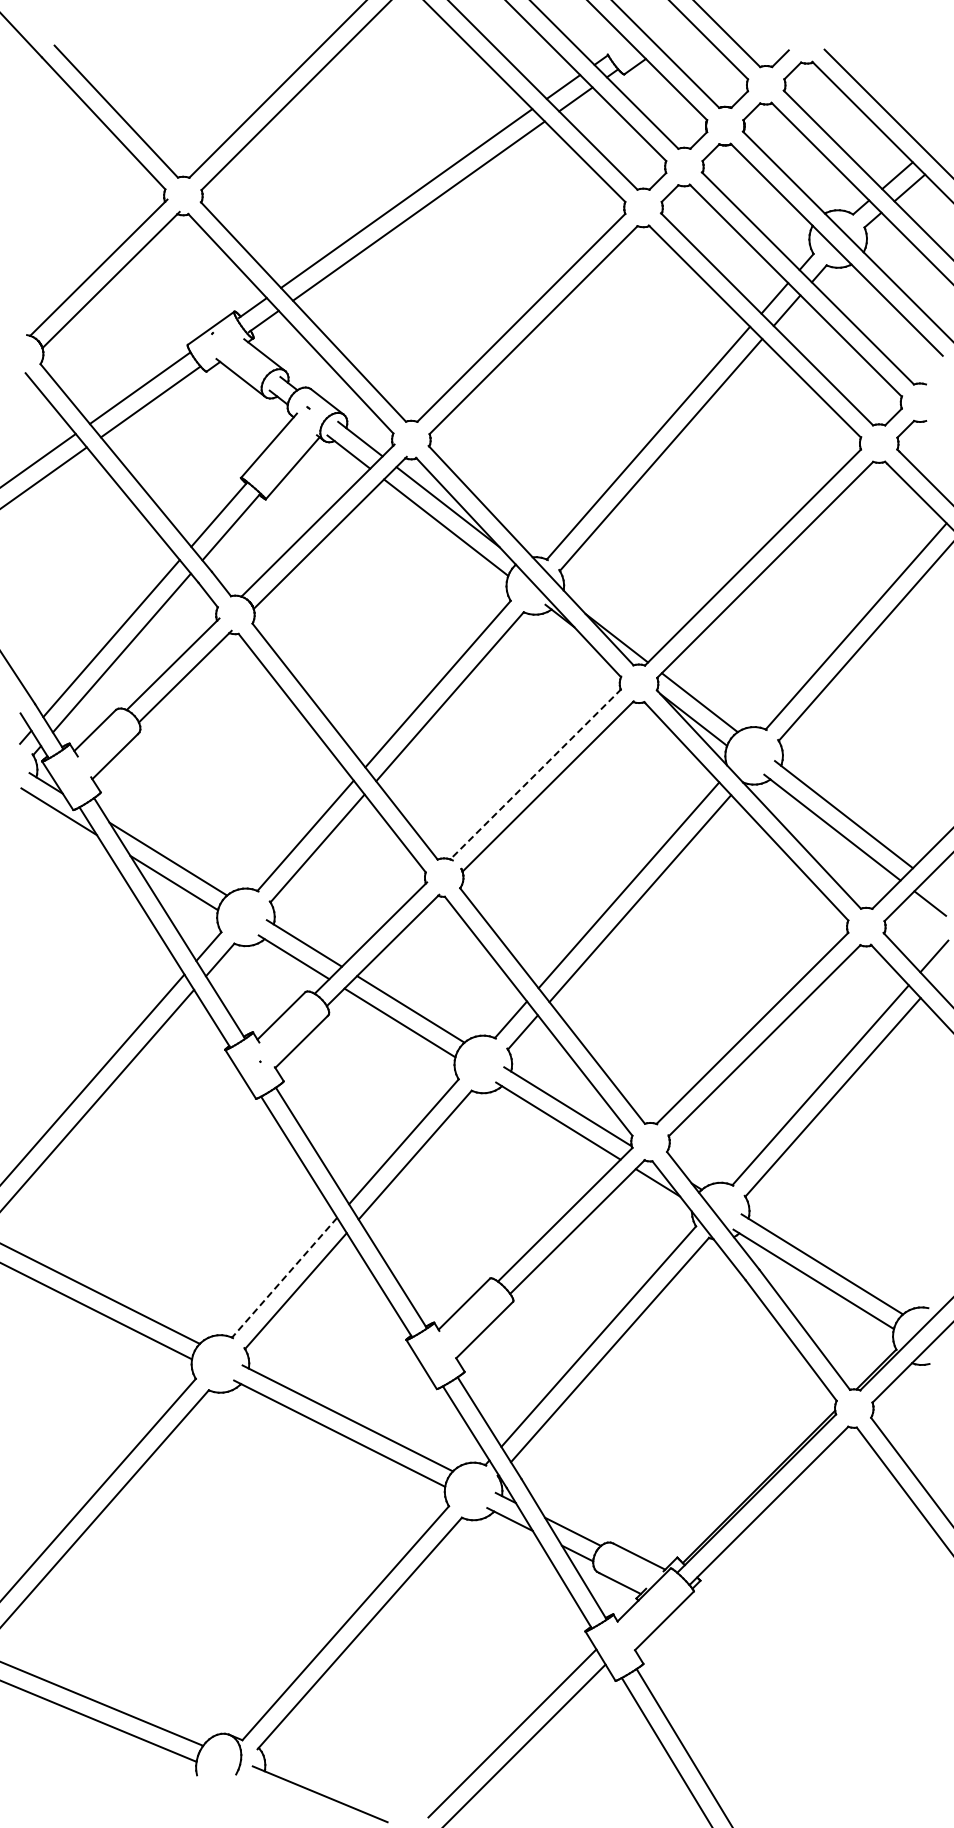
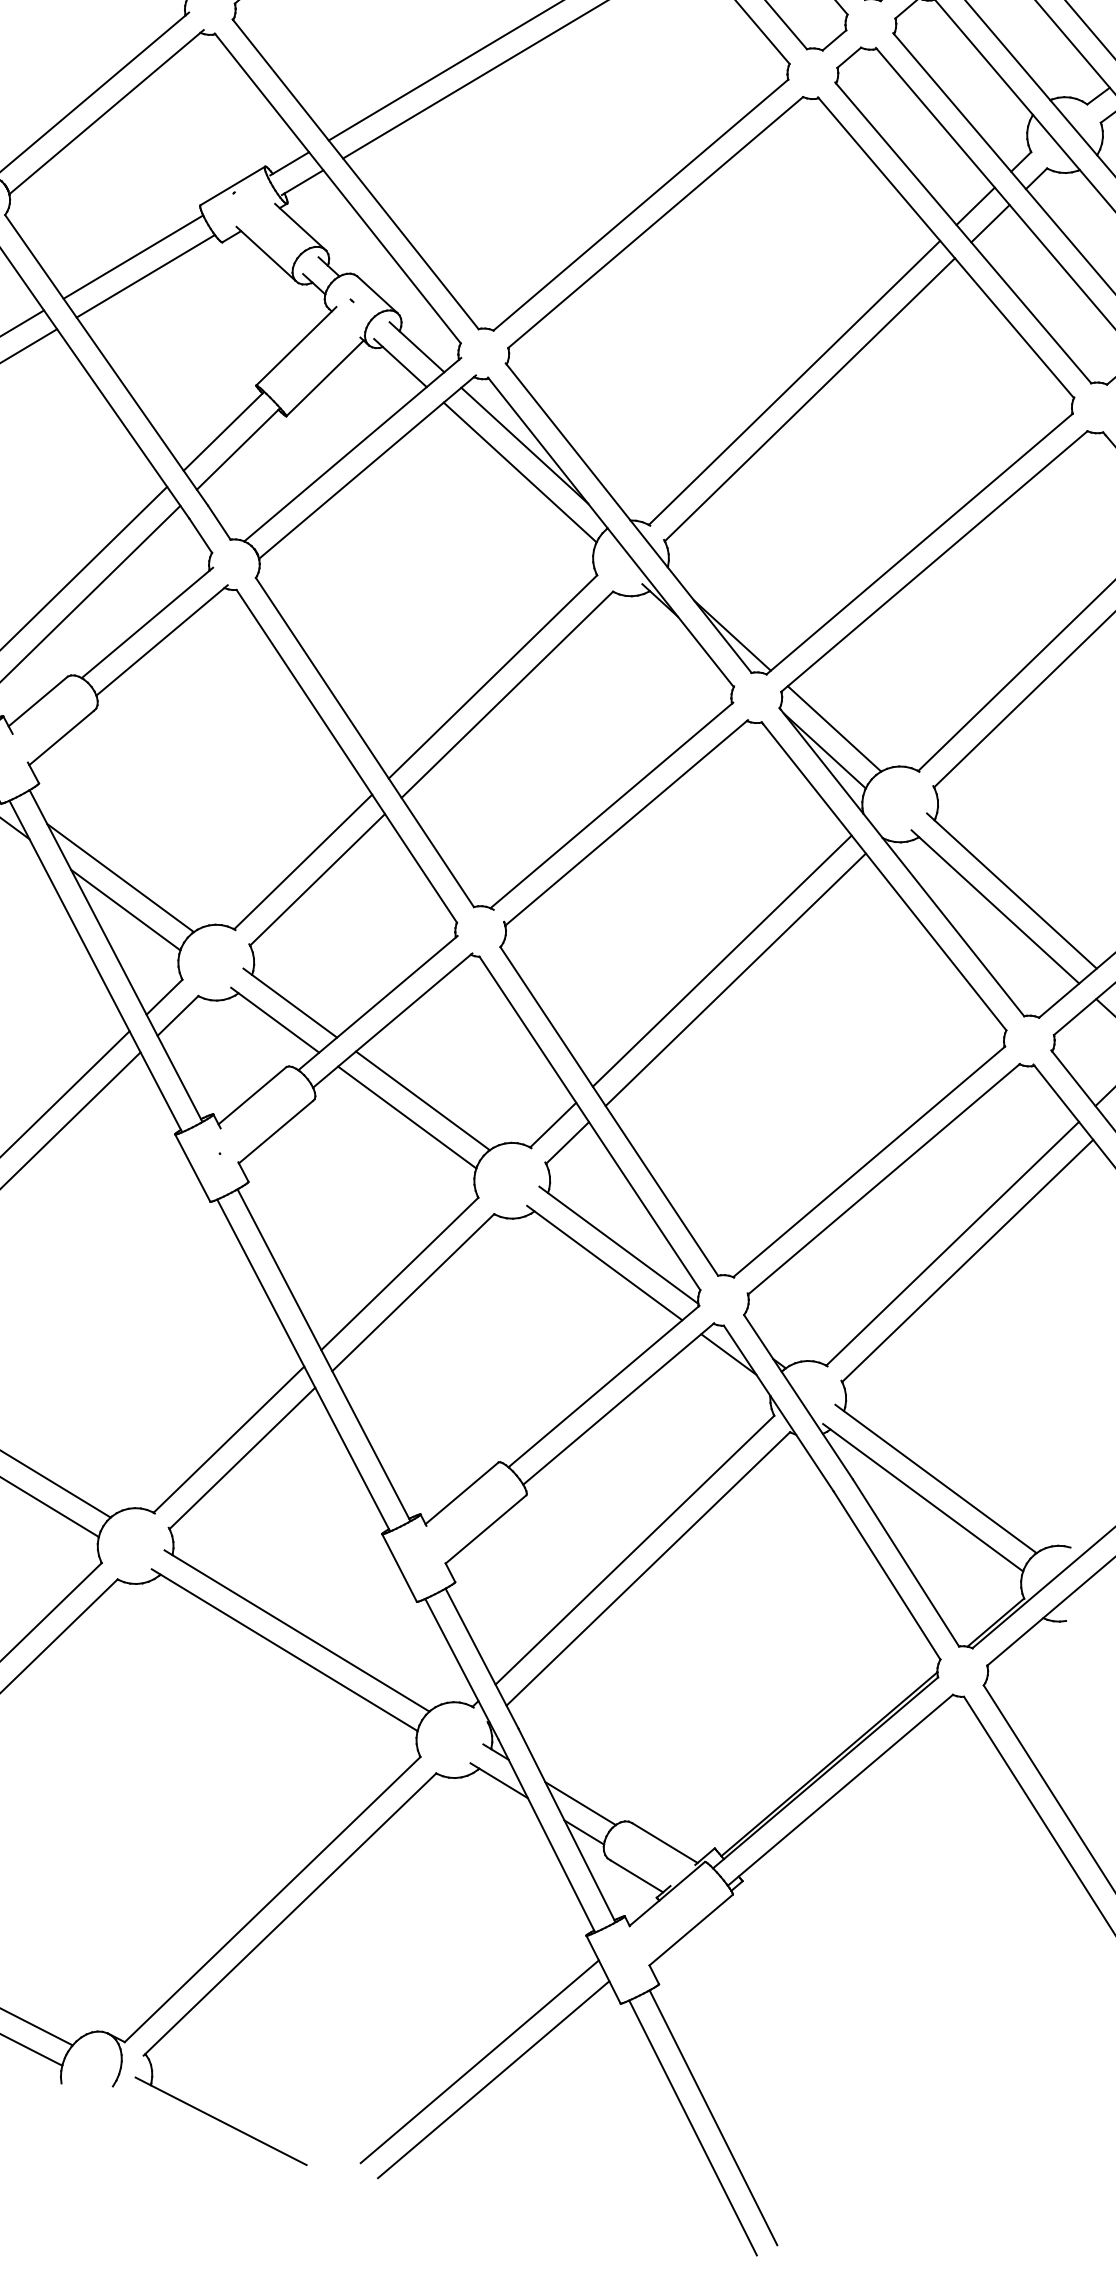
line: (535, 774) -> (611, 805), dashed -> solid
line: (284, 1277) -> (228, 1439), dashed -> solid

